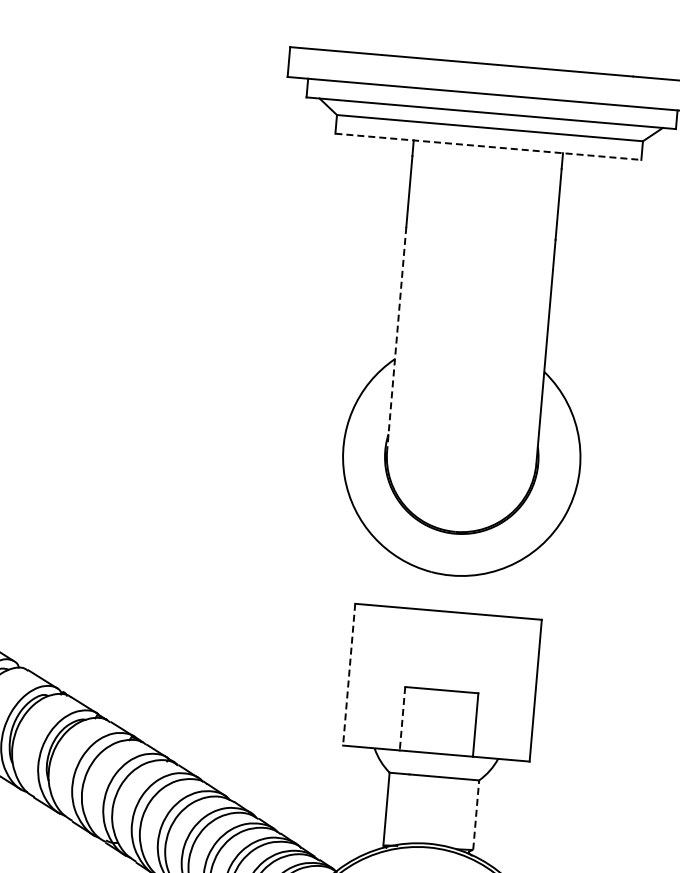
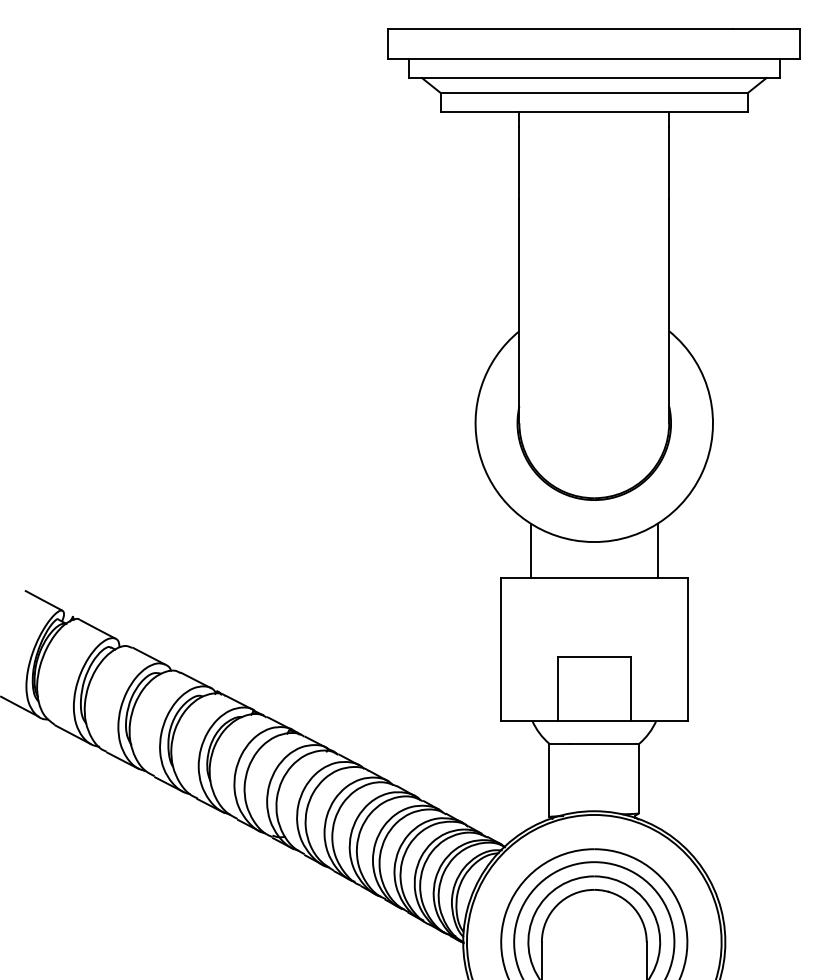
line: (488, 146) -> (594, 111), dashed -> solid
line: (396, 339) -> (519, 311), dashed -> solid
line: (387, 578) -> (530, 550), added
line: (513, 589) -> (657, 550), added
line: (348, 675) -> (500, 650), dashed -> solid
line: (402, 718) -> (557, 688), dashed -> solid
line: (476, 814) -> (639, 778), dashed -> solid

